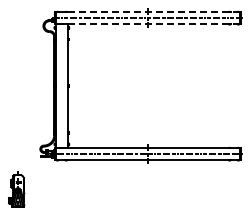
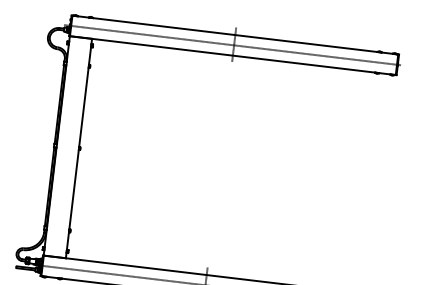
line: (147, 12) -> (234, 35), dashed -> solid
line: (147, 24) -> (231, 56), dashed -> solid

